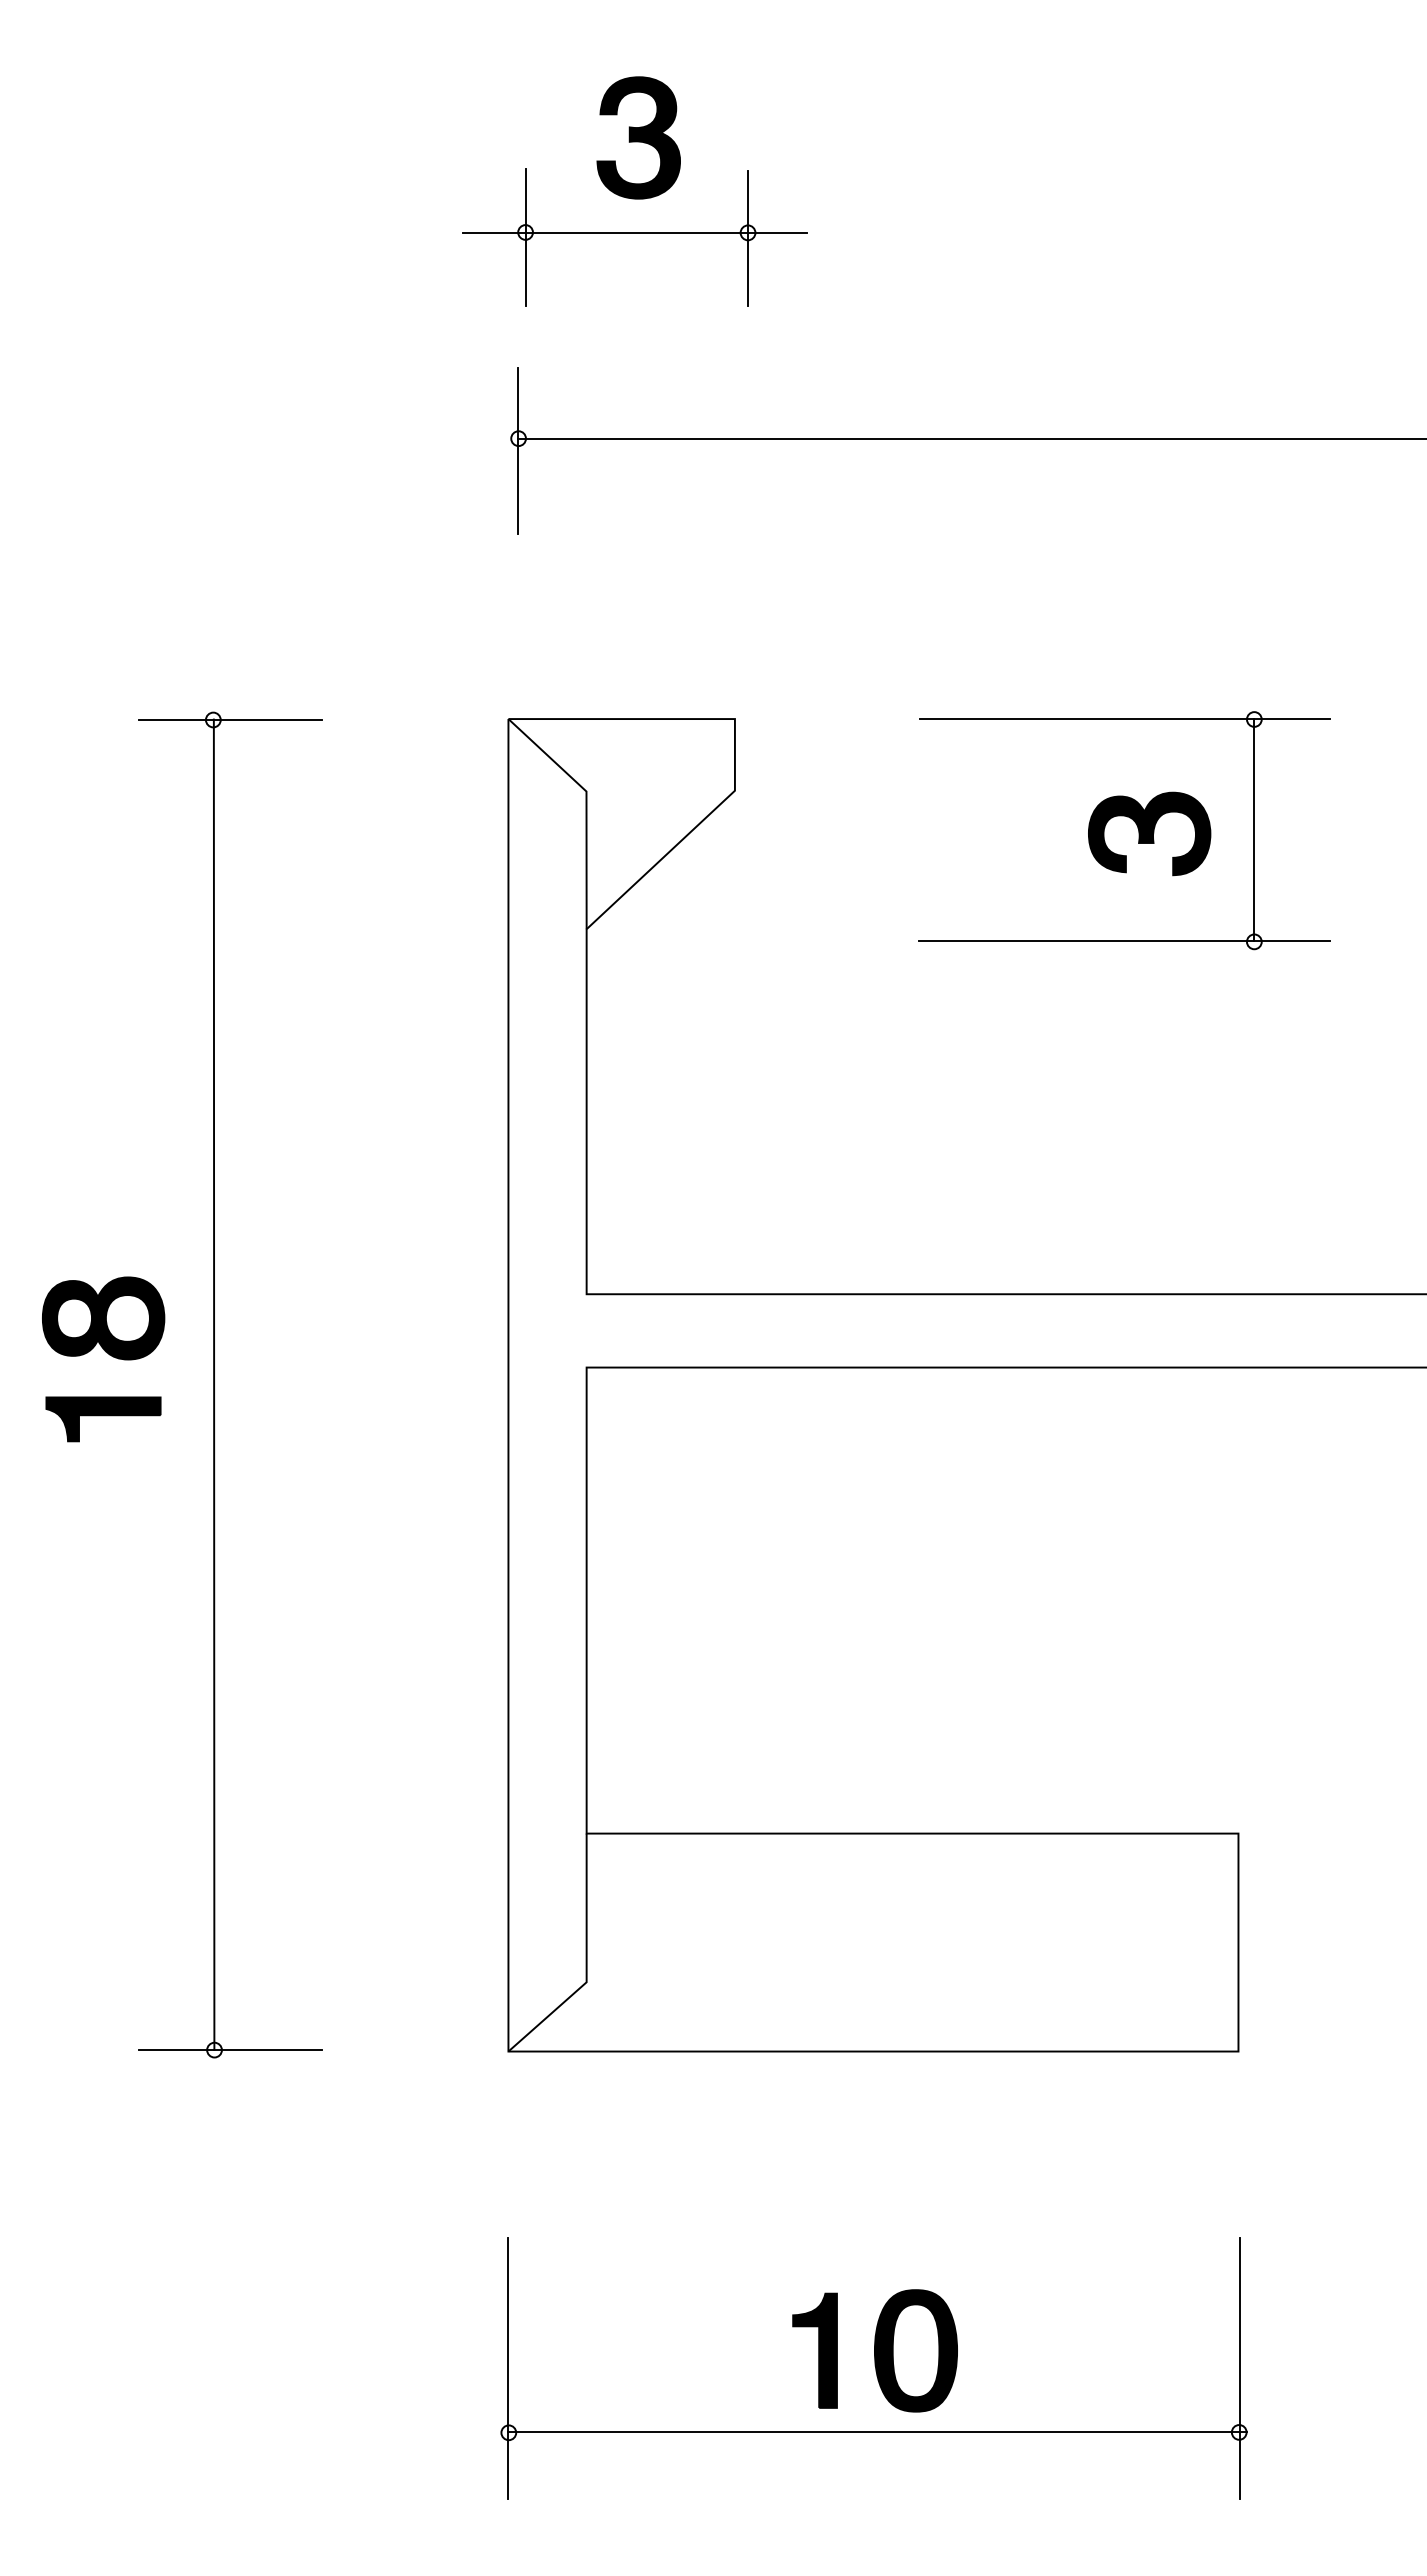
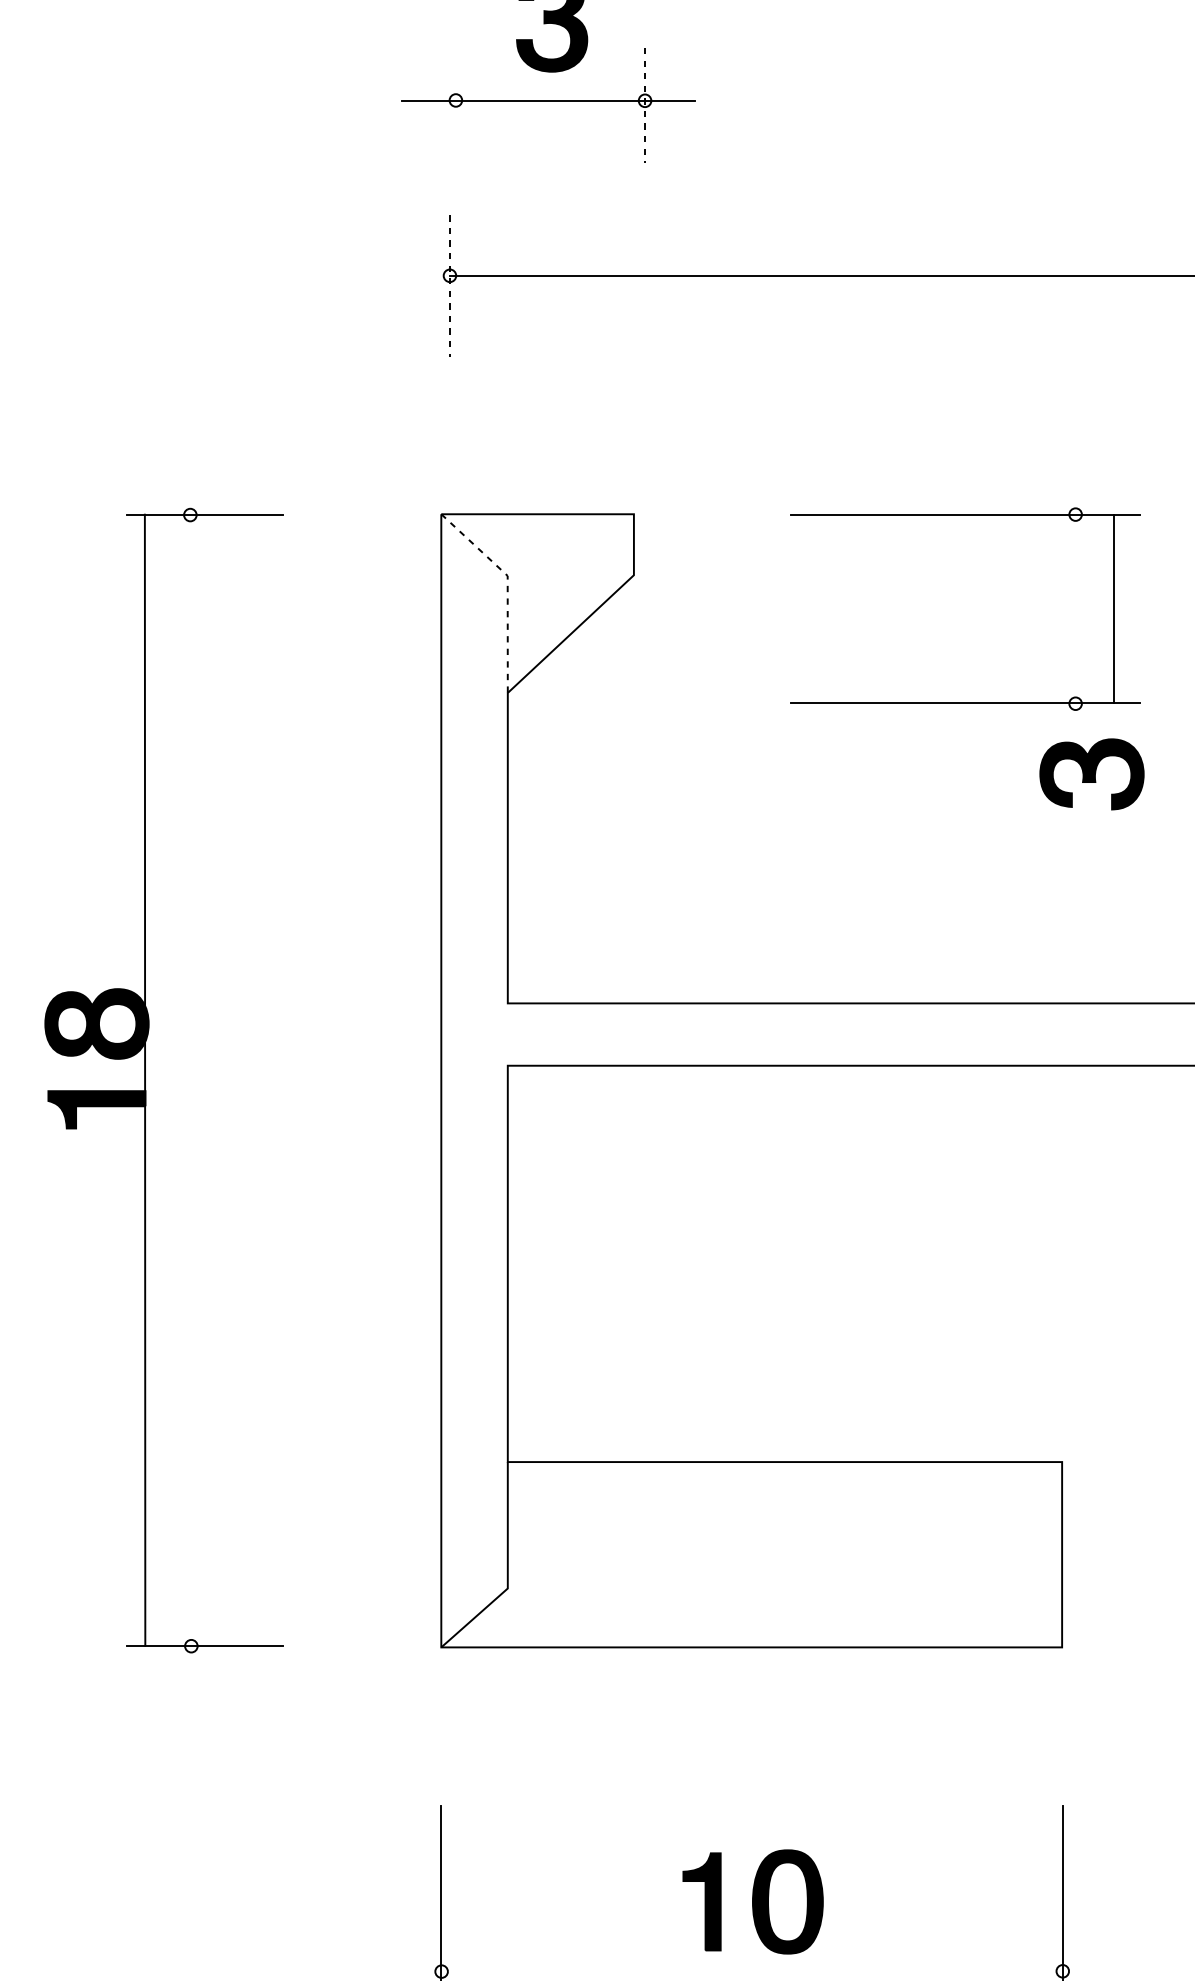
line: (525, 237) -> (455, 104), removed
line: (748, 238) -> (645, 105), solid -> dashed
line: (518, 451) -> (449, 286), solid -> dashed
line: (586, 806) -> (507, 588), solid -> dashed
line: (1254, 830) -> (1114, 609), moved
part: (1149, 833) -> (1091, 774), moved
line: (213, 1384) -> (144, 1080), moved
line: (877, 2432) -> (755, 1971), removed

